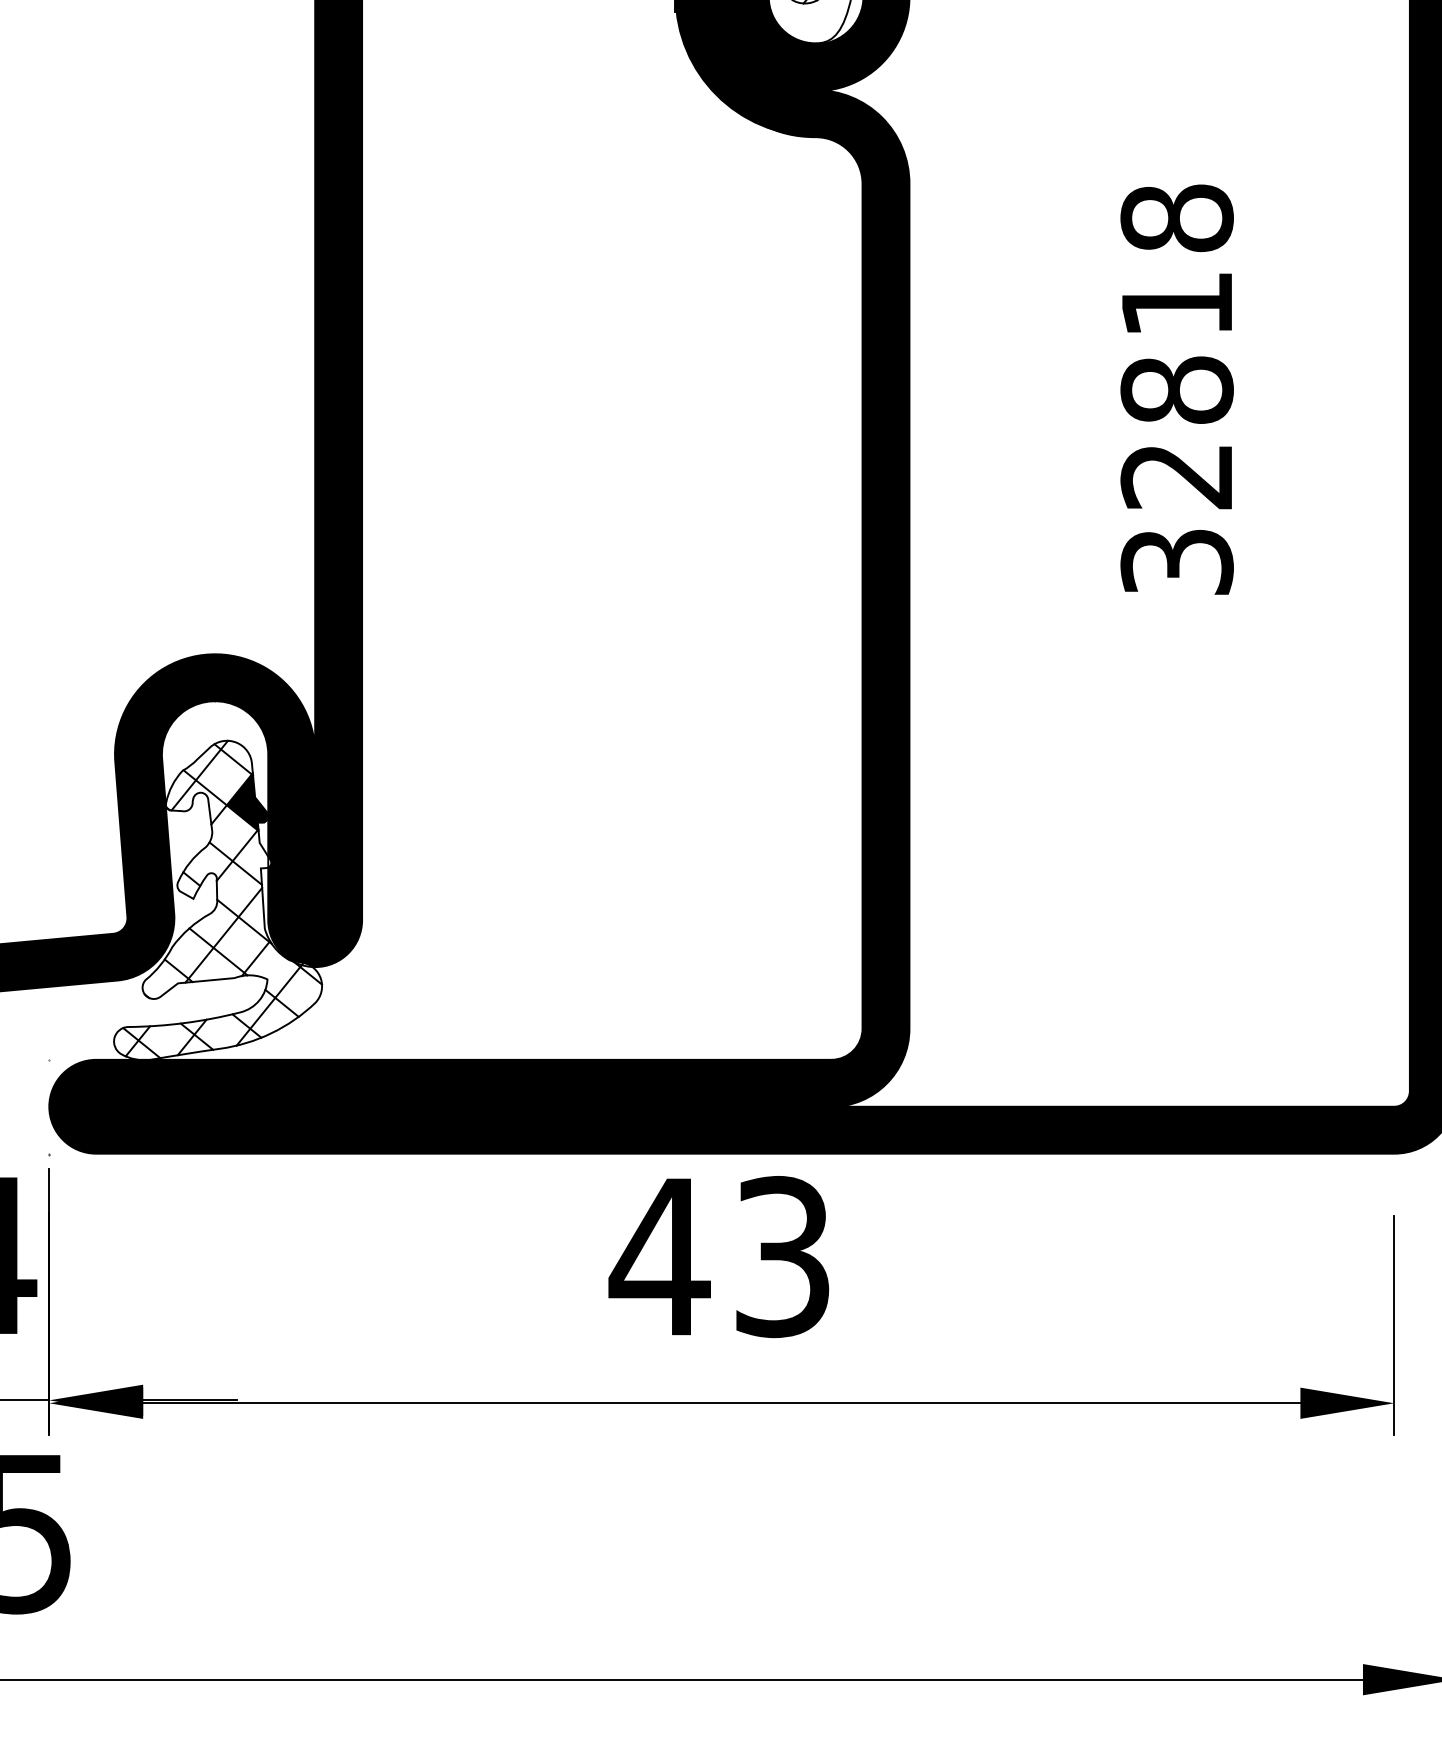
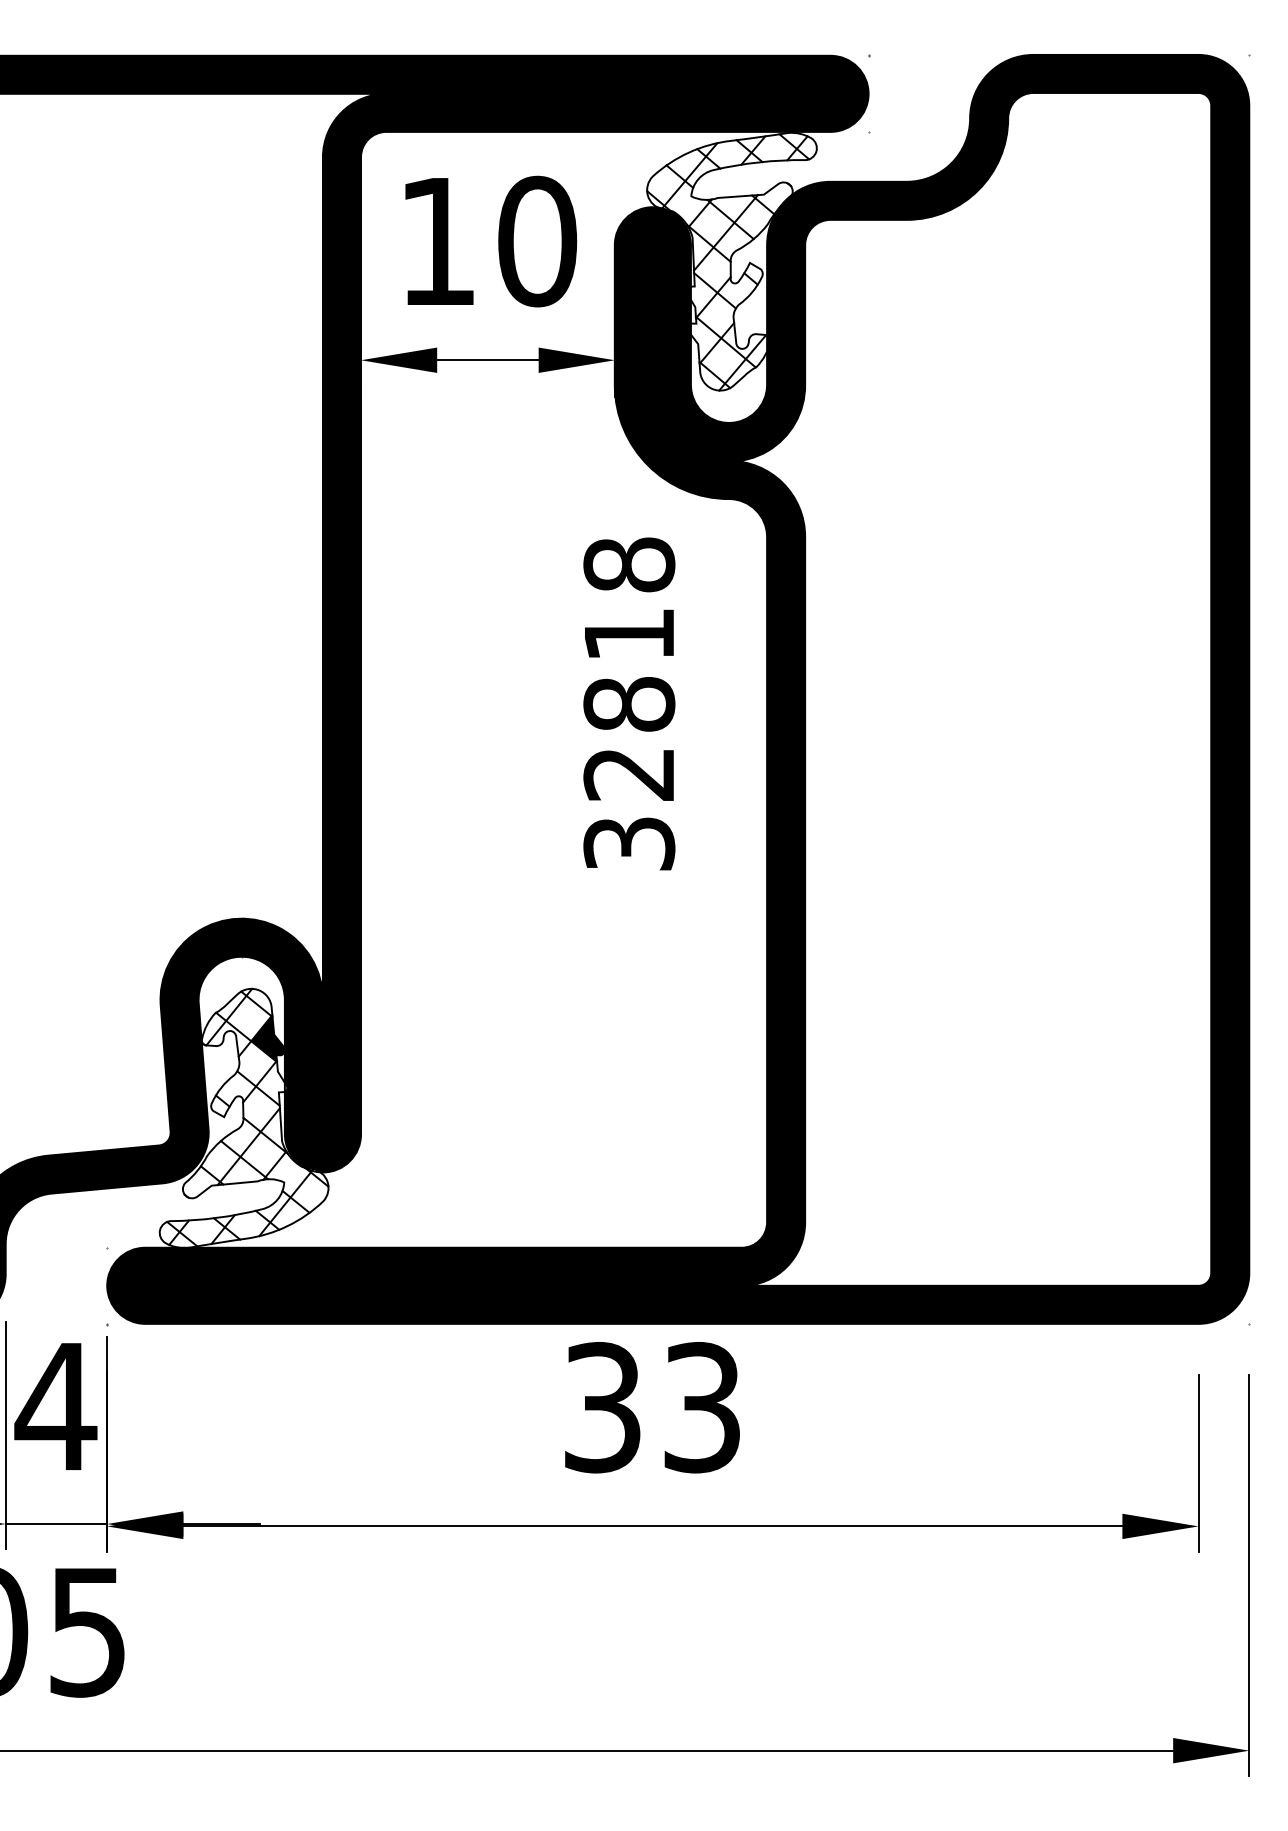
text: (1177, 389) -> (629, 703), moved
text: (659, 1256) -> (602, 1407), 43 -> 33

